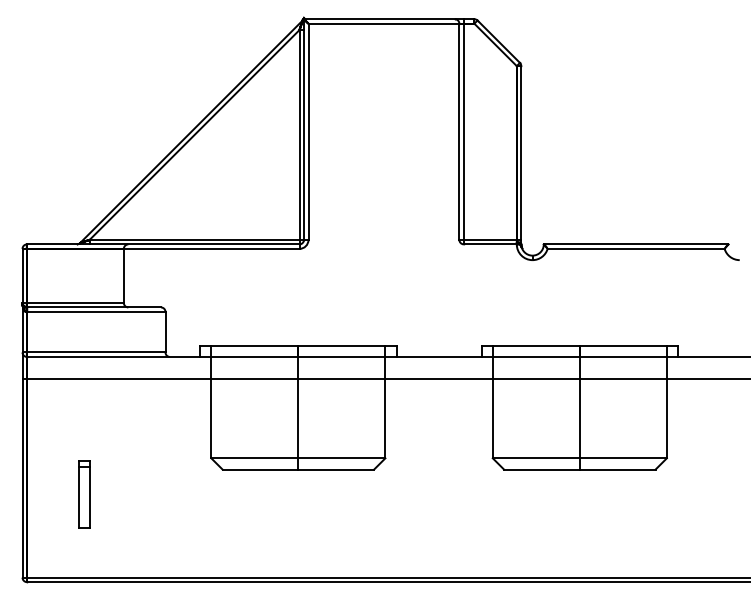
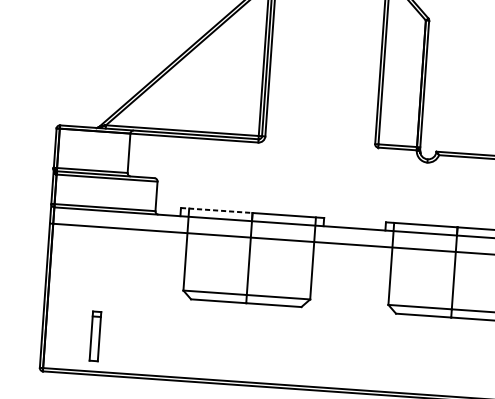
line: (249, 345) -> (216, 210), solid -> dashed
part: (84, 494) -> (95, 336), moved

